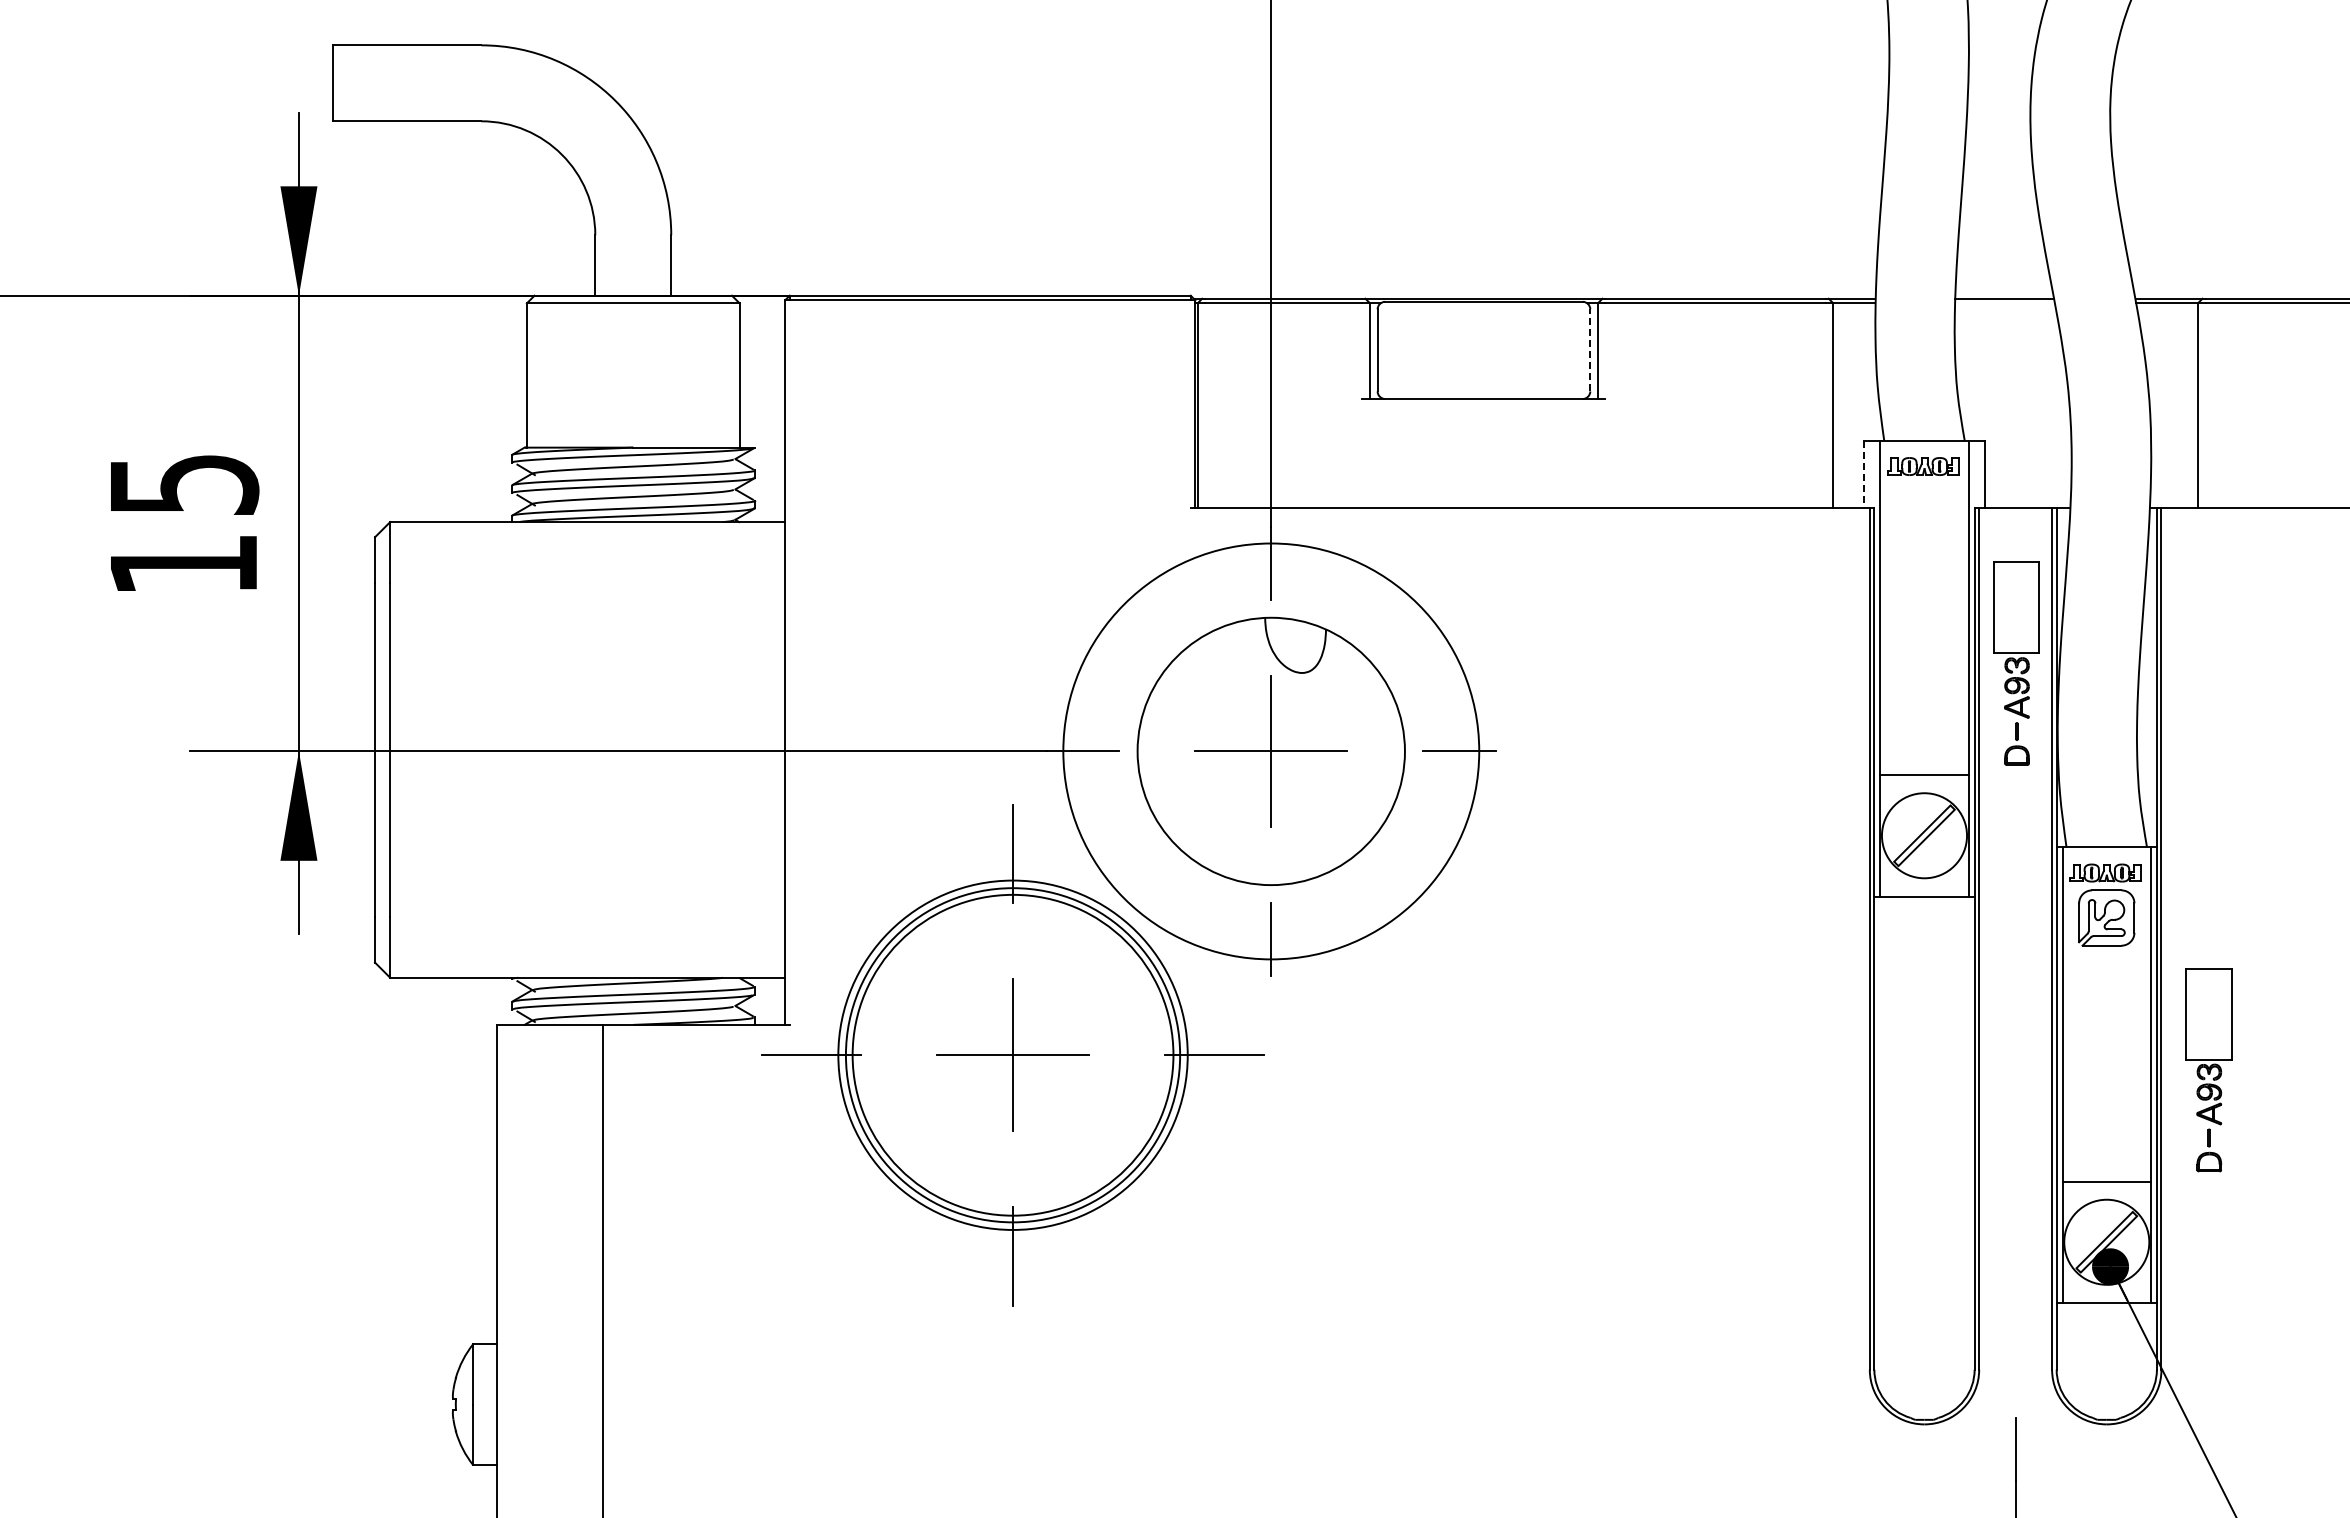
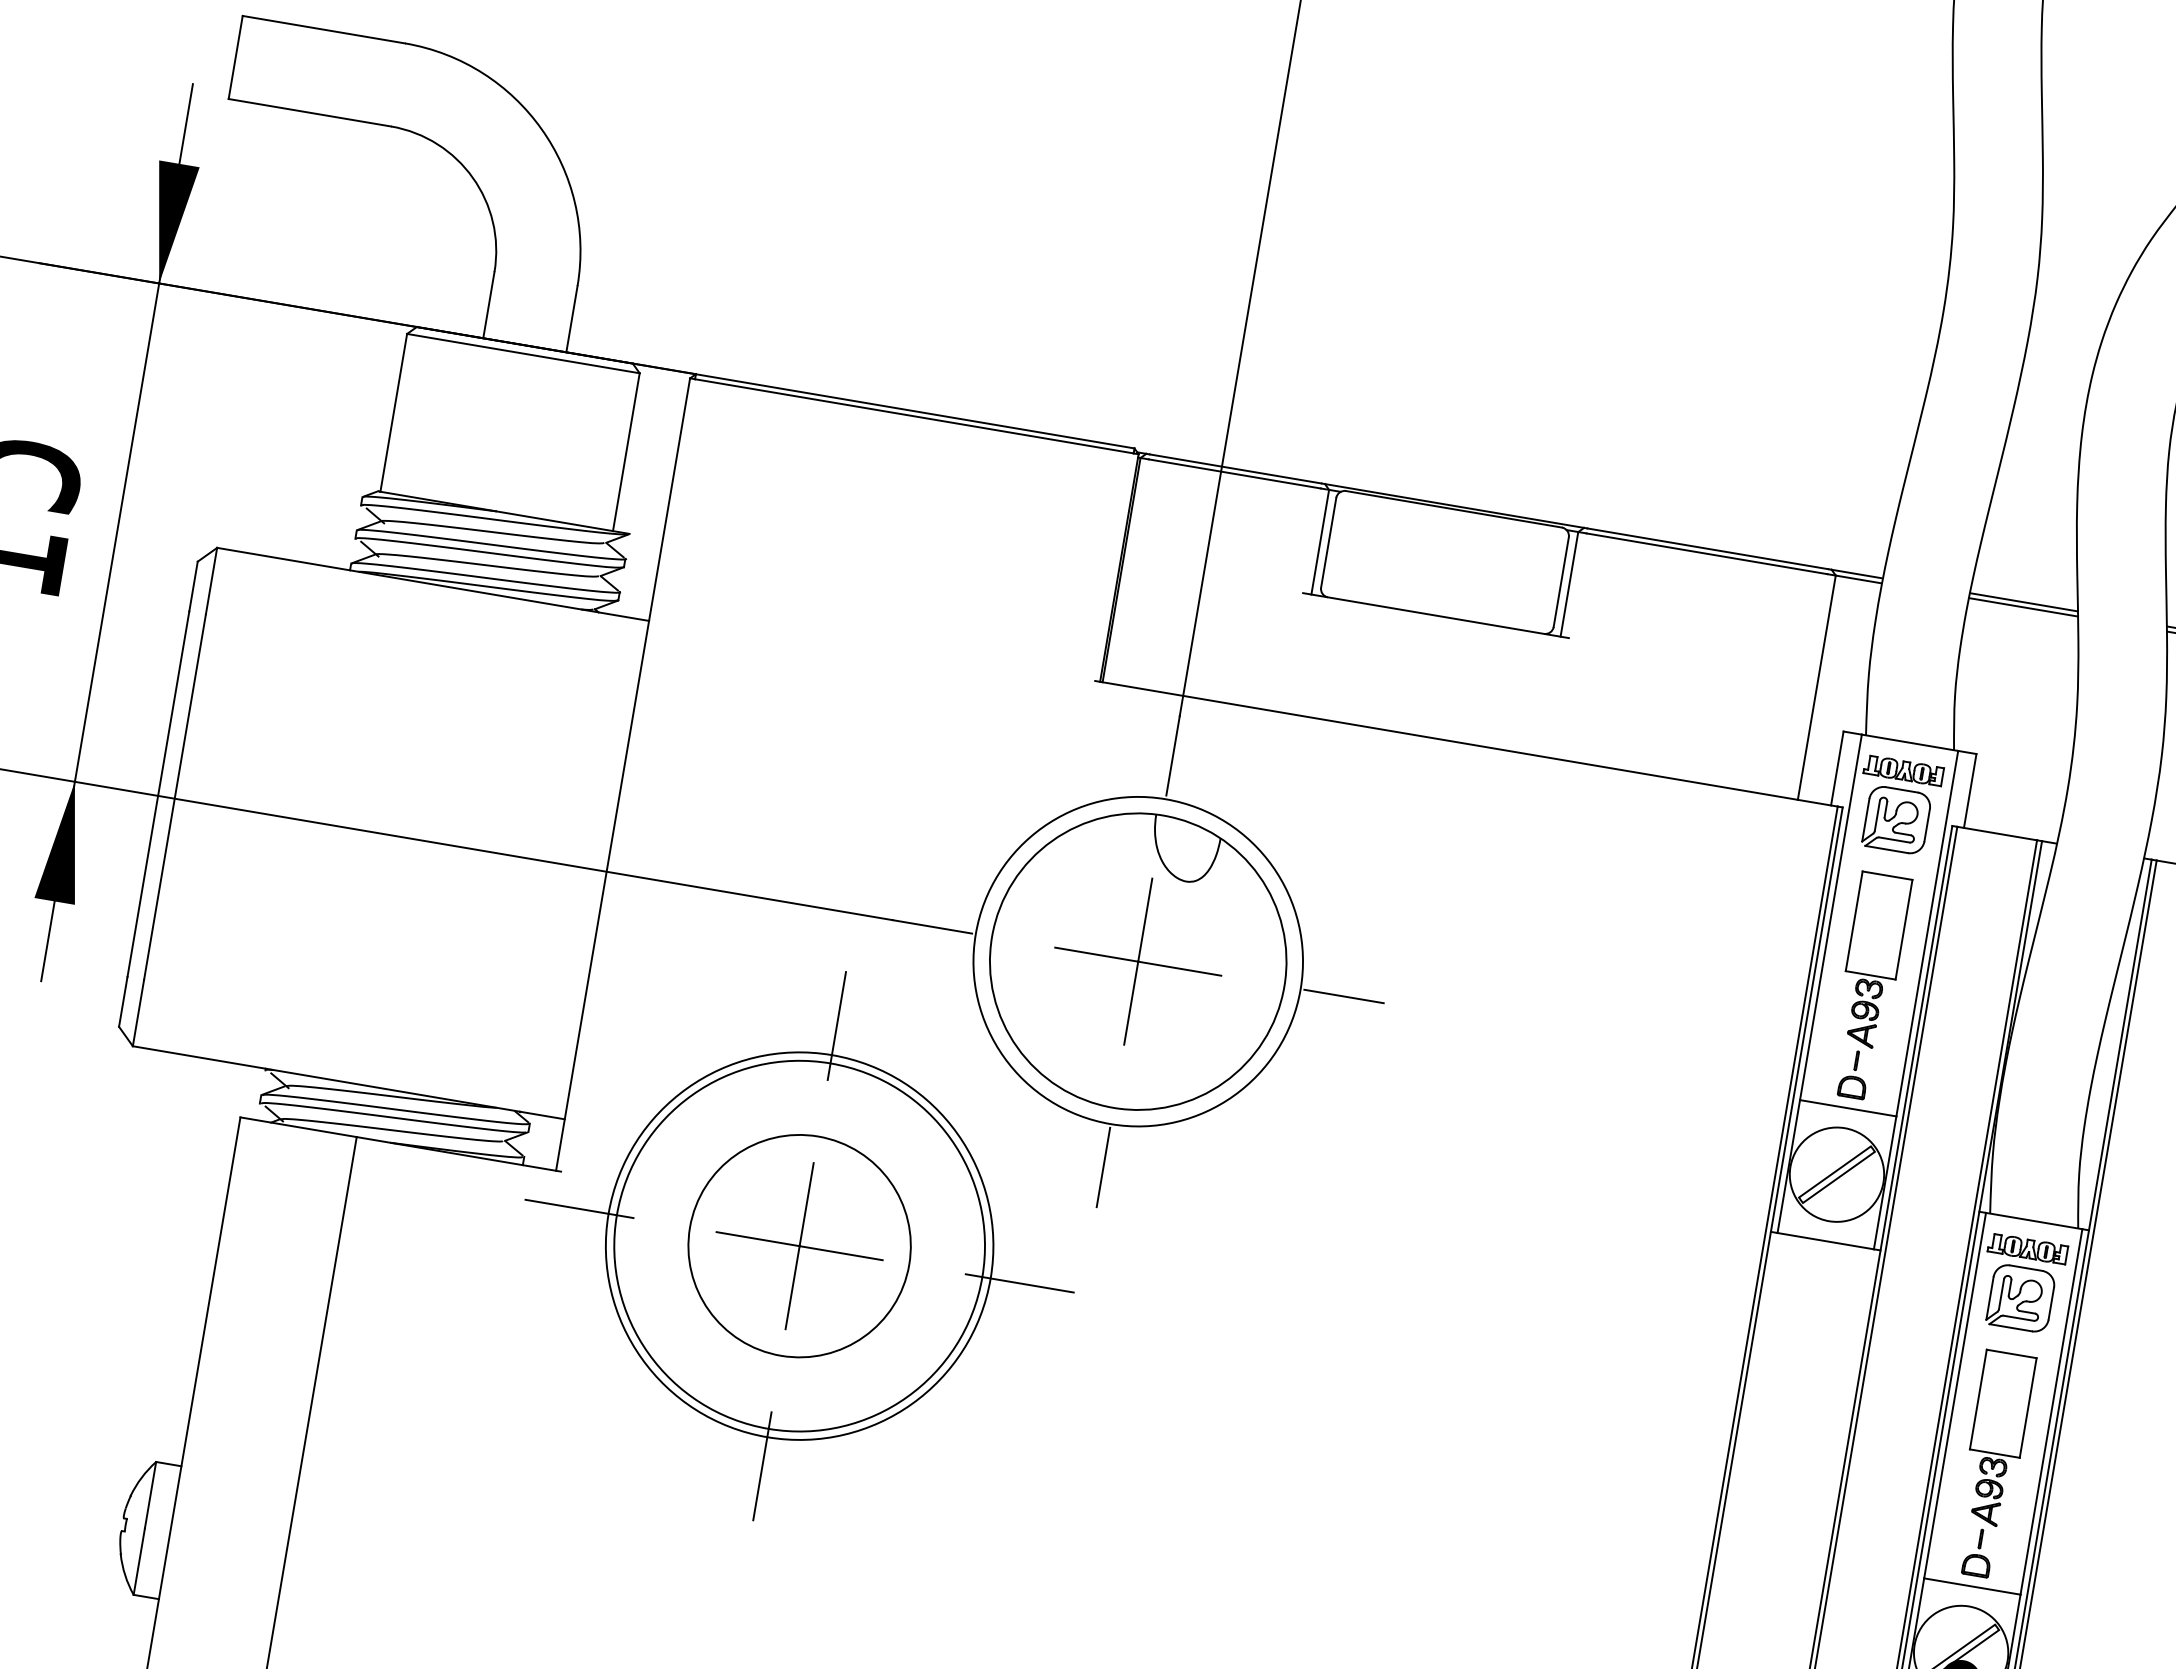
line: (2004, 303) -> (2022, 607), added
line: (1590, 349) -> (1561, 581), dashed -> solid
line: (1863, 474) -> (1837, 768), dashed -> solid
part: (1923, 511) -> (1895, 819), added
part: (2016, 663) -> (1868, 986), moved
circle: (1270, 750) -> (1137, 960), size x0.71
circle: (1012, 1055) -> (799, 1246), size x0.62
part: (2208, 1070) -> (1992, 1465), moved

